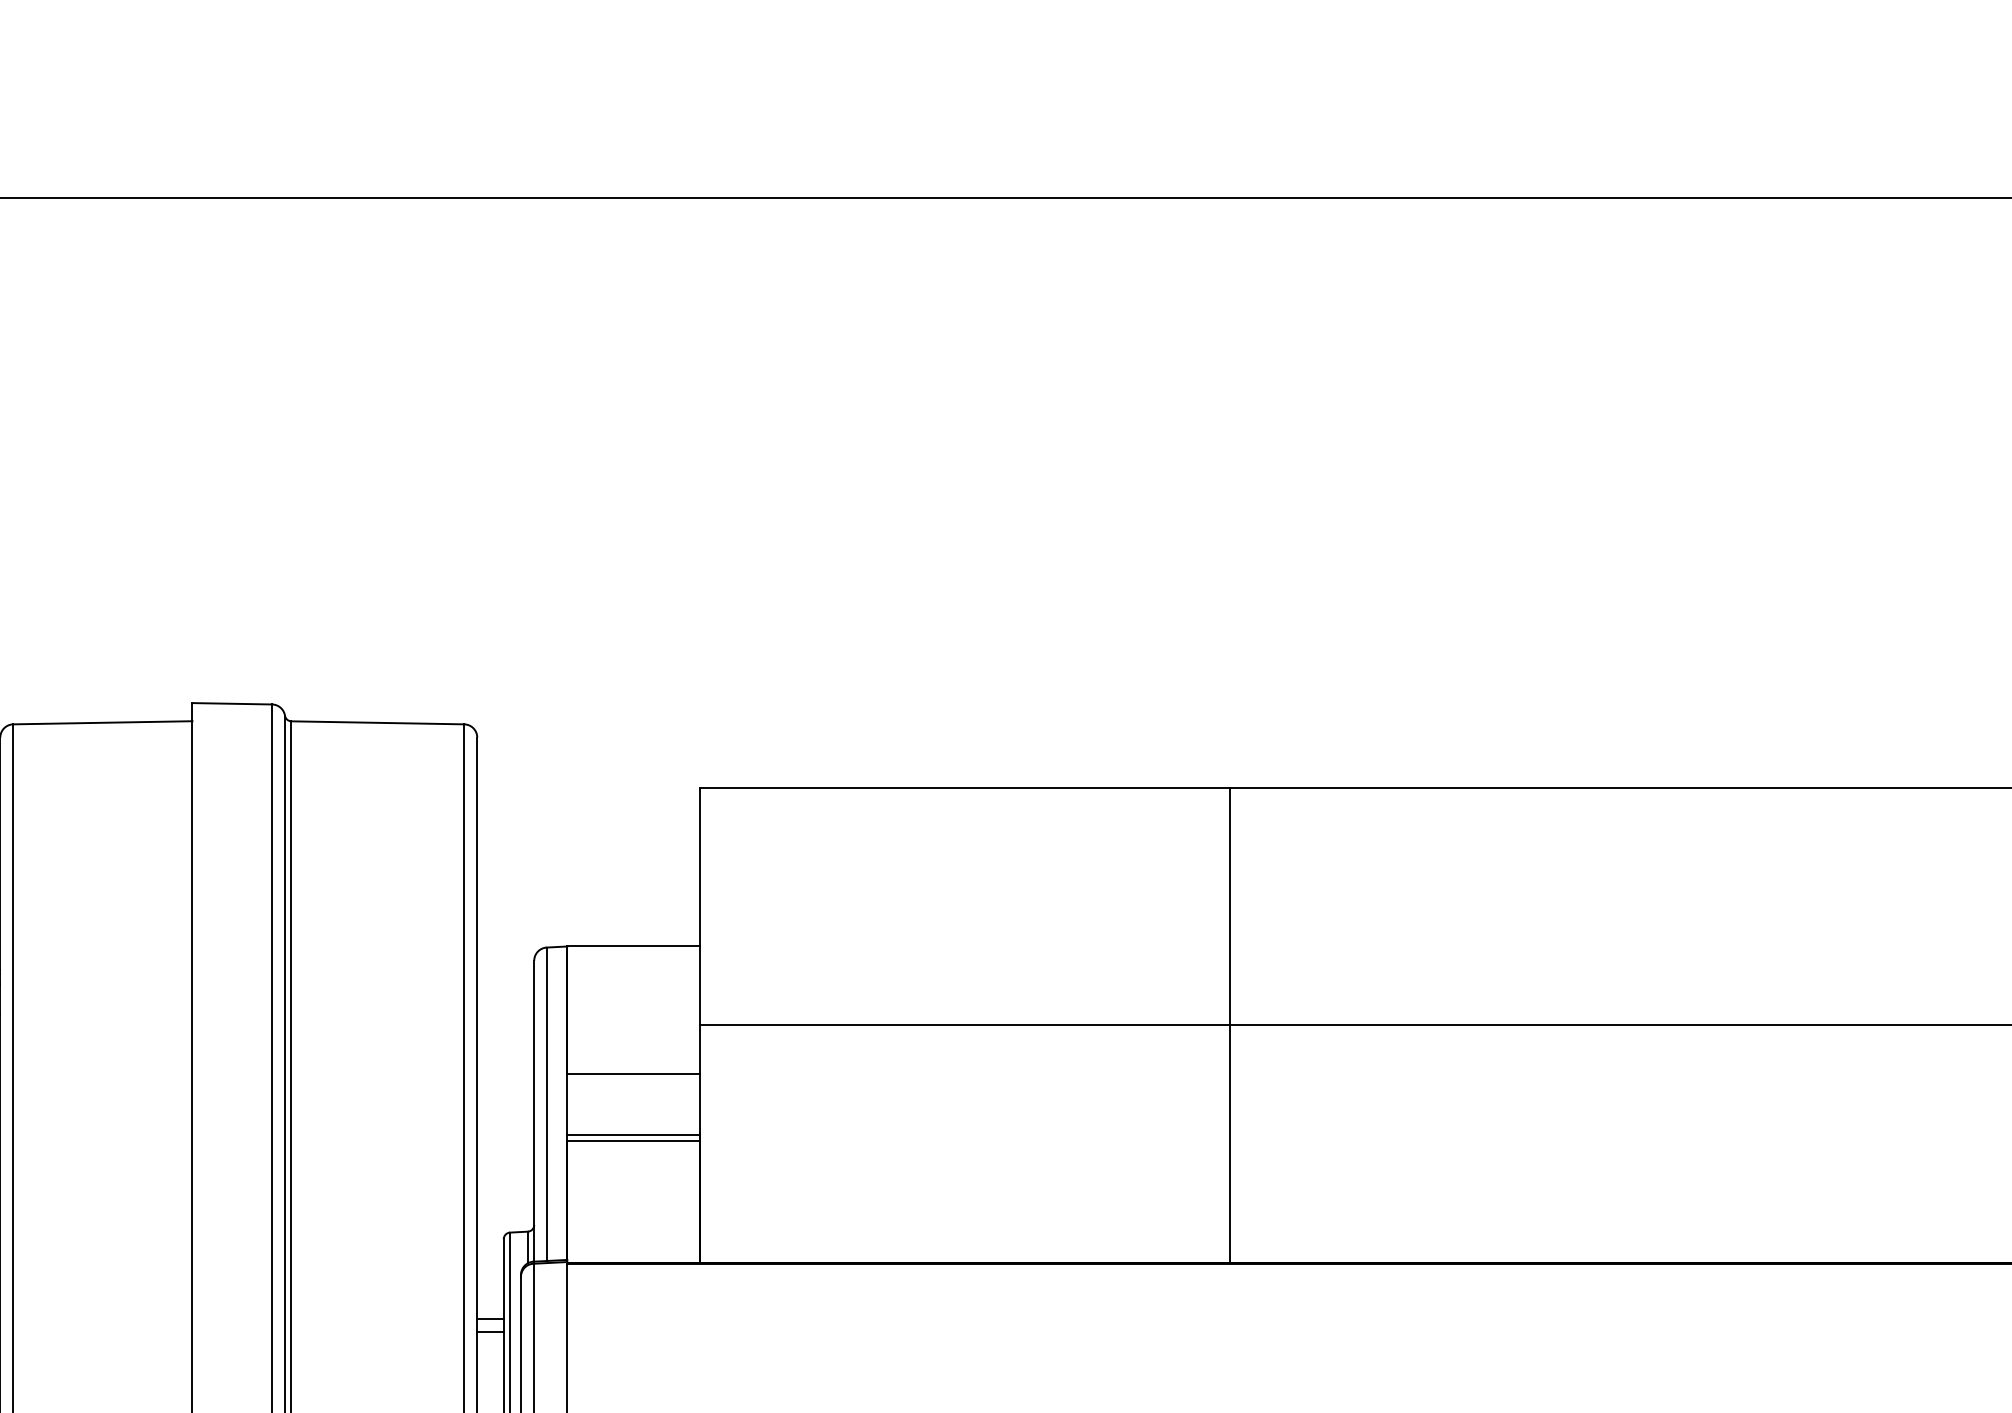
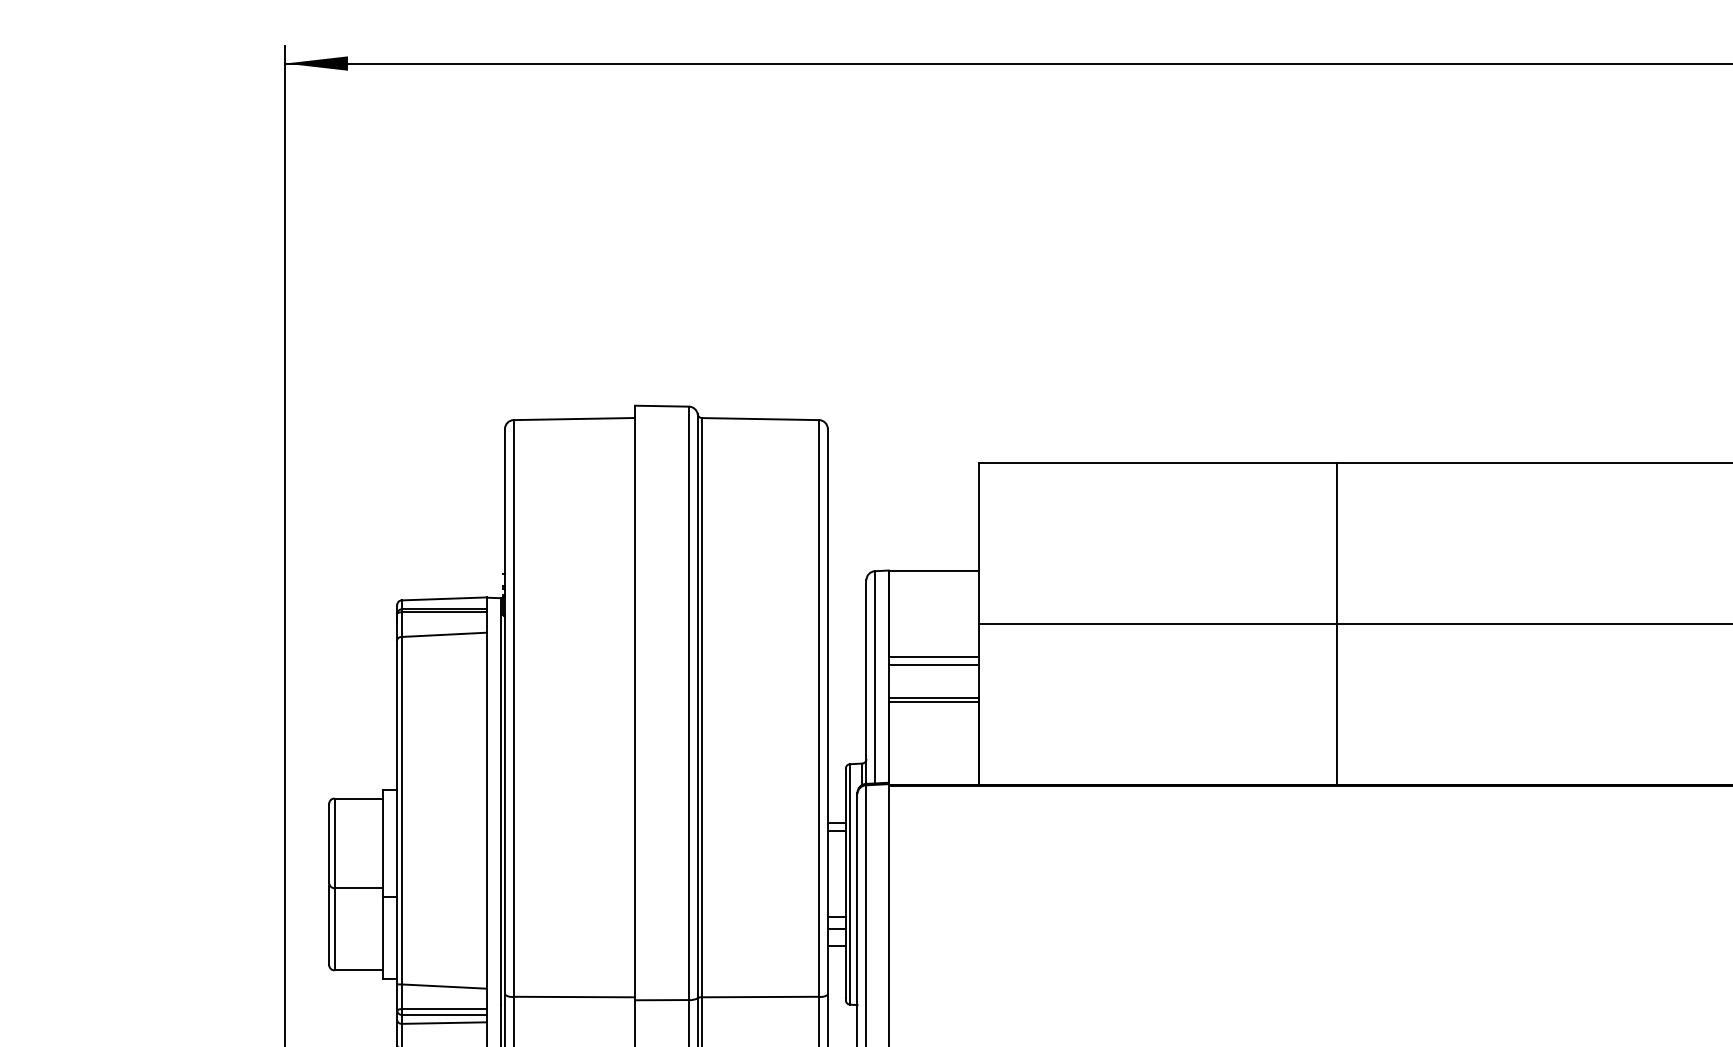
line: (633, 1086) -> (933, 665), added

